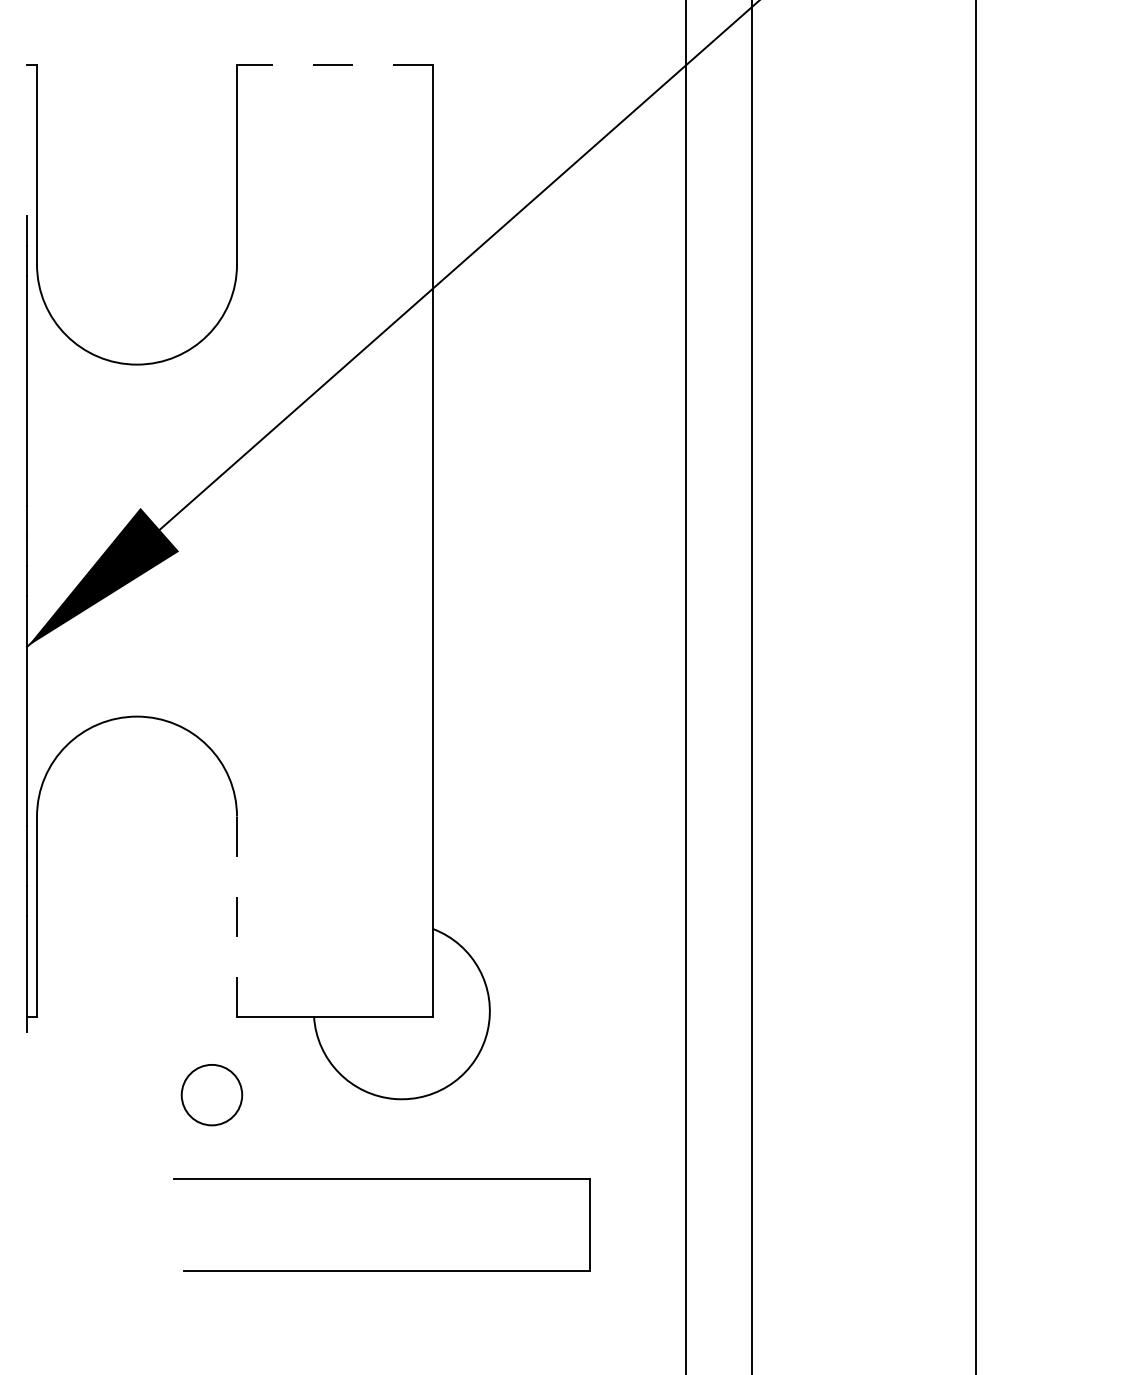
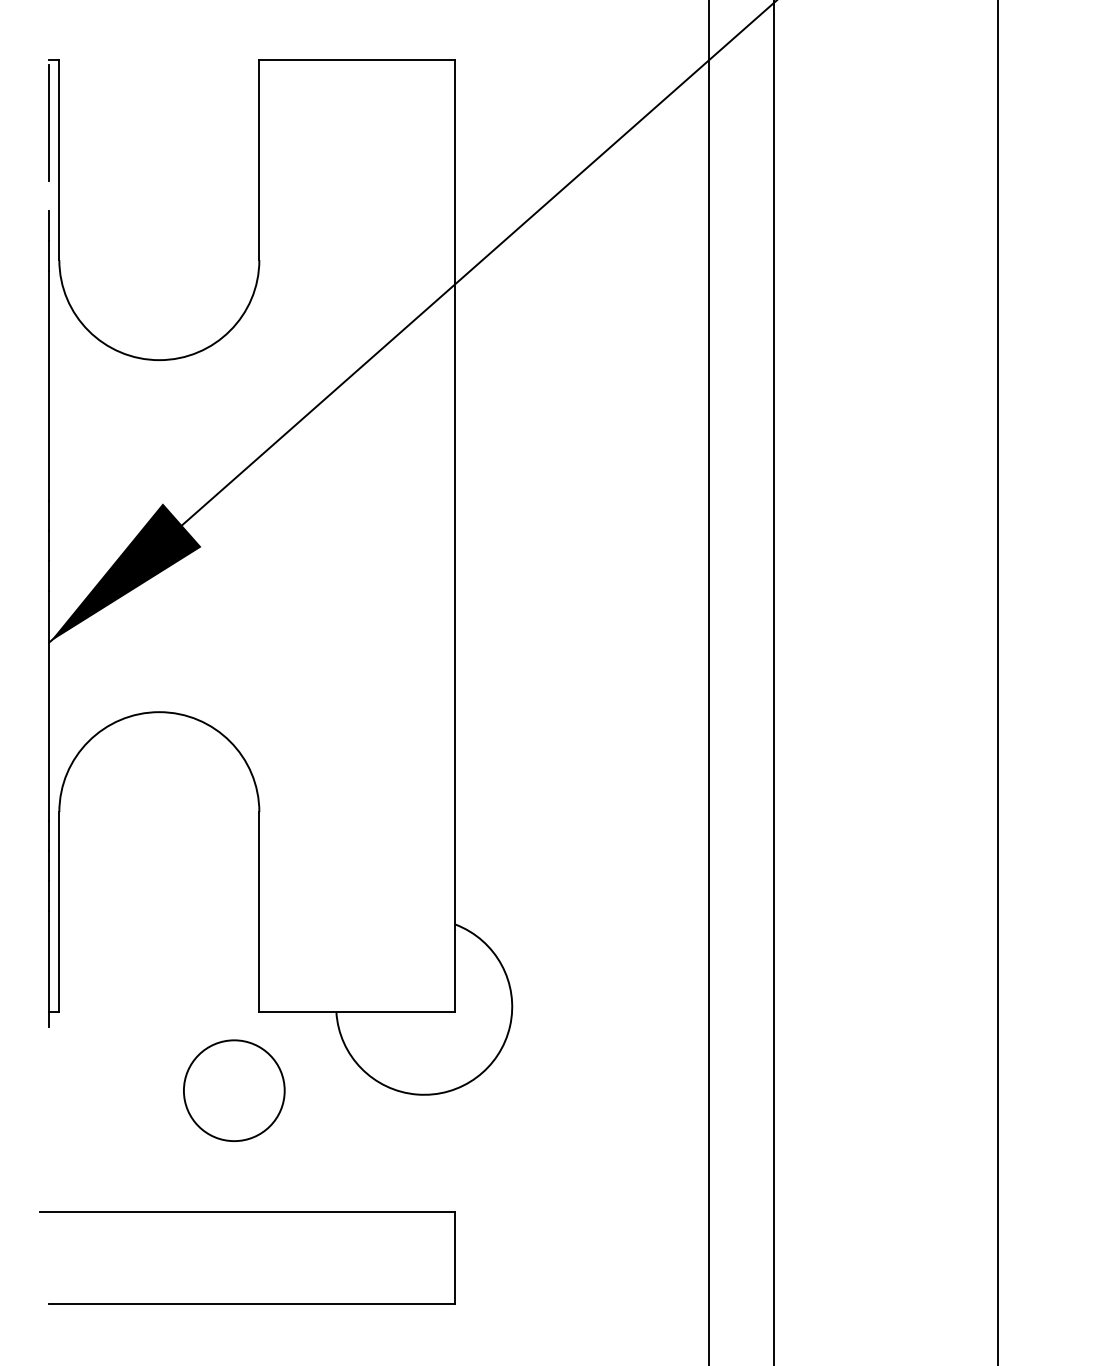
line: (335, 64) -> (357, 60), dashed -> solid
line: (27, 127) -> (49, 123), added
line: (237, 916) -> (259, 912), dashed -> solid
circle: (211, 1094) -> (233, 1090), size x1.67
part: (381, 1179) -> (246, 1213), moved

